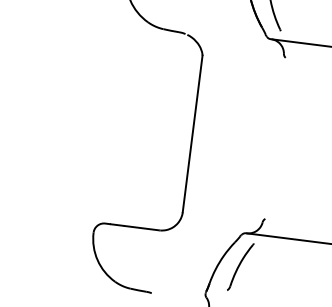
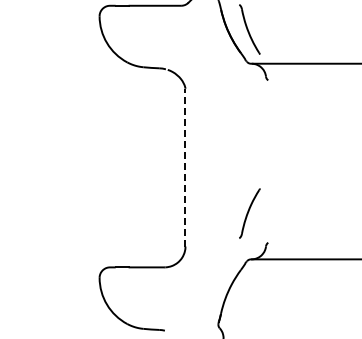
line: (192, 133) -> (185, 167), solid -> dashed
part: (240, 266) -> (249, 213), moved

